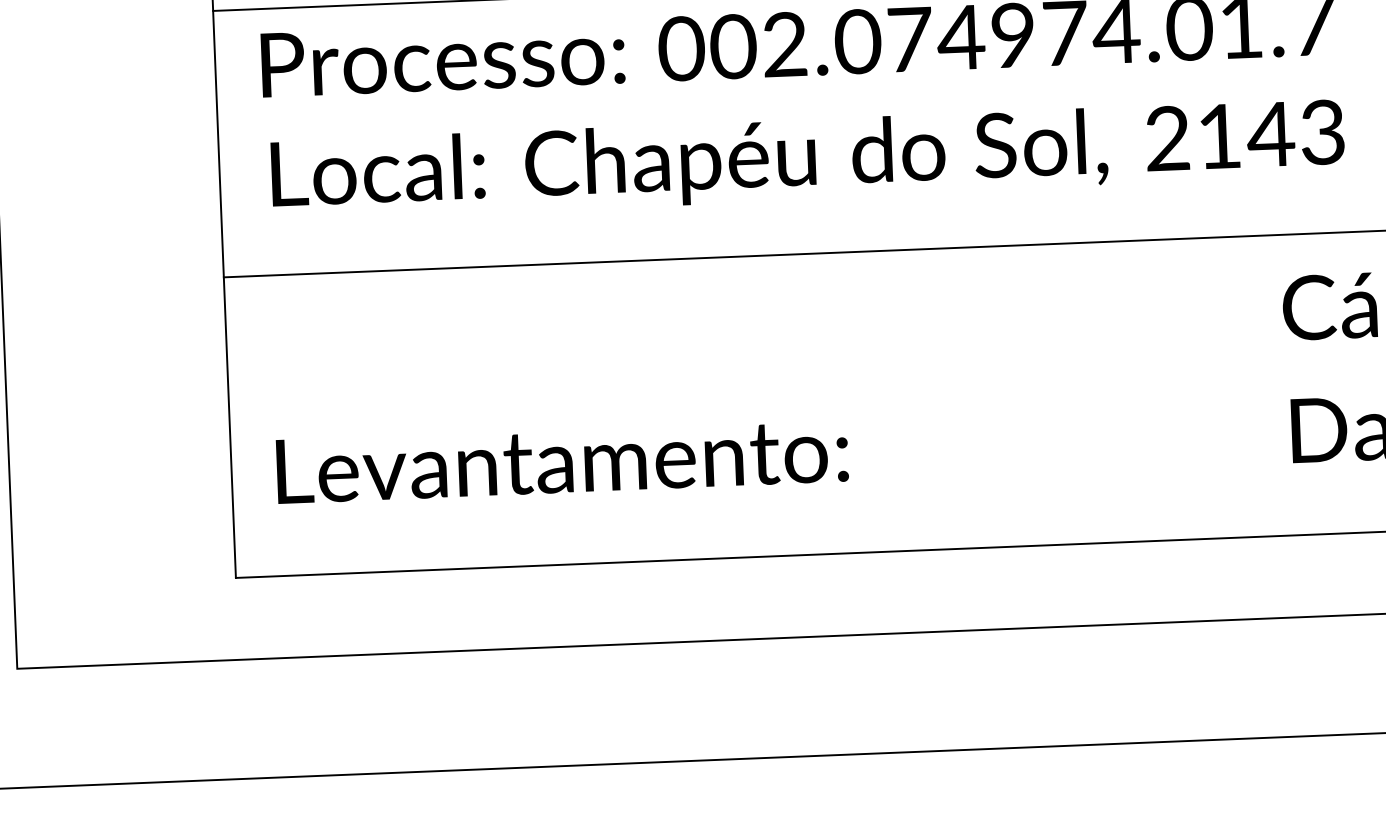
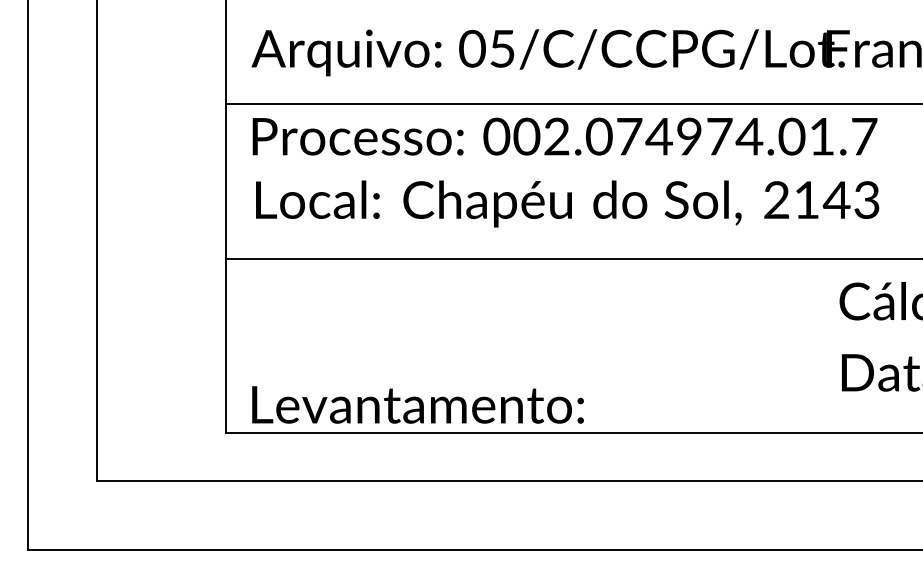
text: (561, 460) -> (417, 404), moved

